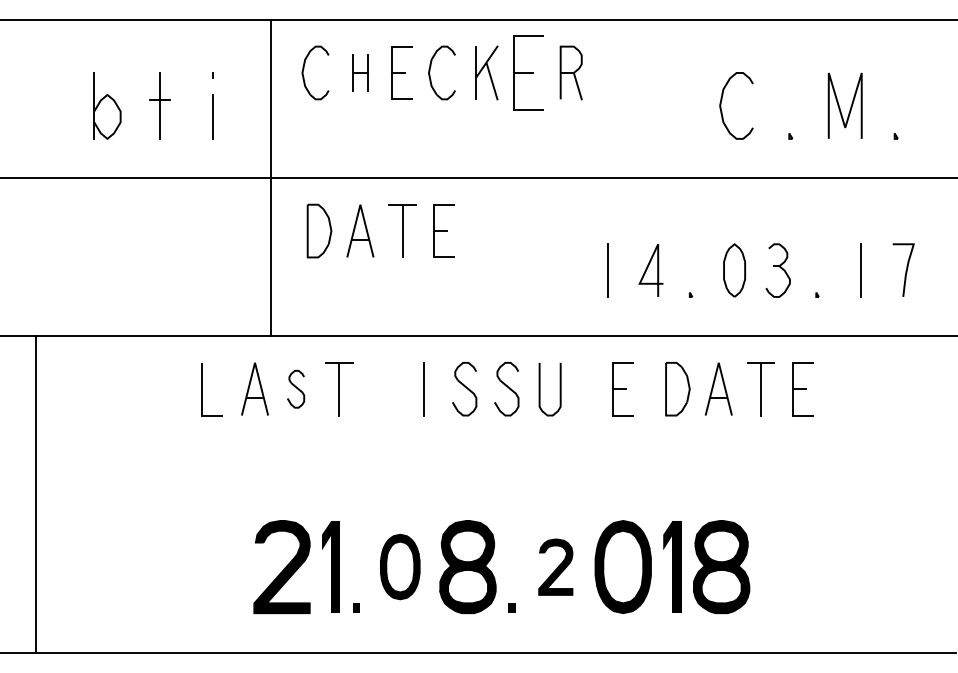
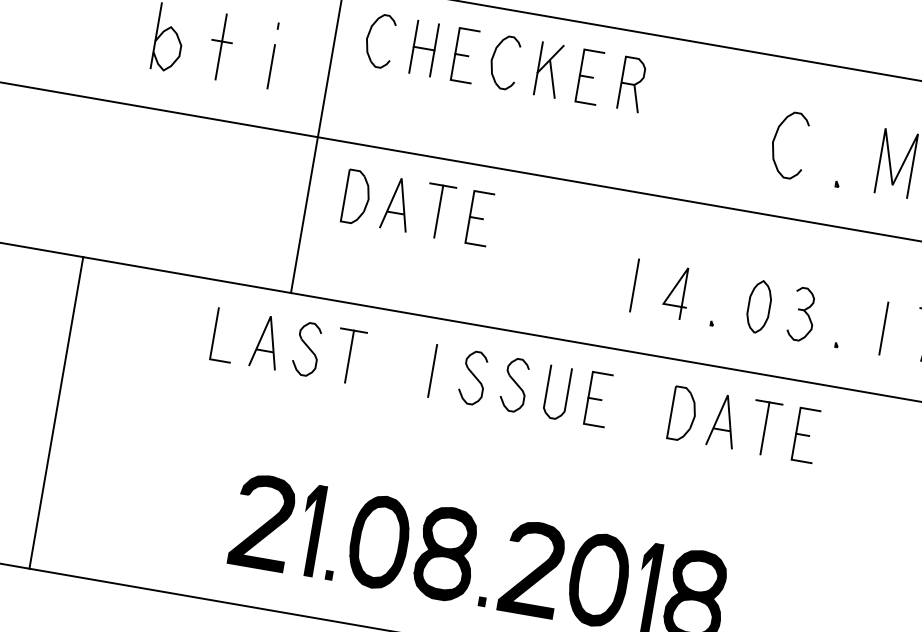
part: (360, 72) -> (424, 48), size x1.43
part: (528, 72) -> (589, 76), size x0.71
part: (295, 389) -> (306, 349), size x1.43
part: (622, 389) -> (597, 399), moved
line: (36, 494) -> (56, 412), moved
part: (399, 566) -> (378, 541), size x1.43
part: (555, 567) -> (532, 569), size x1.67

